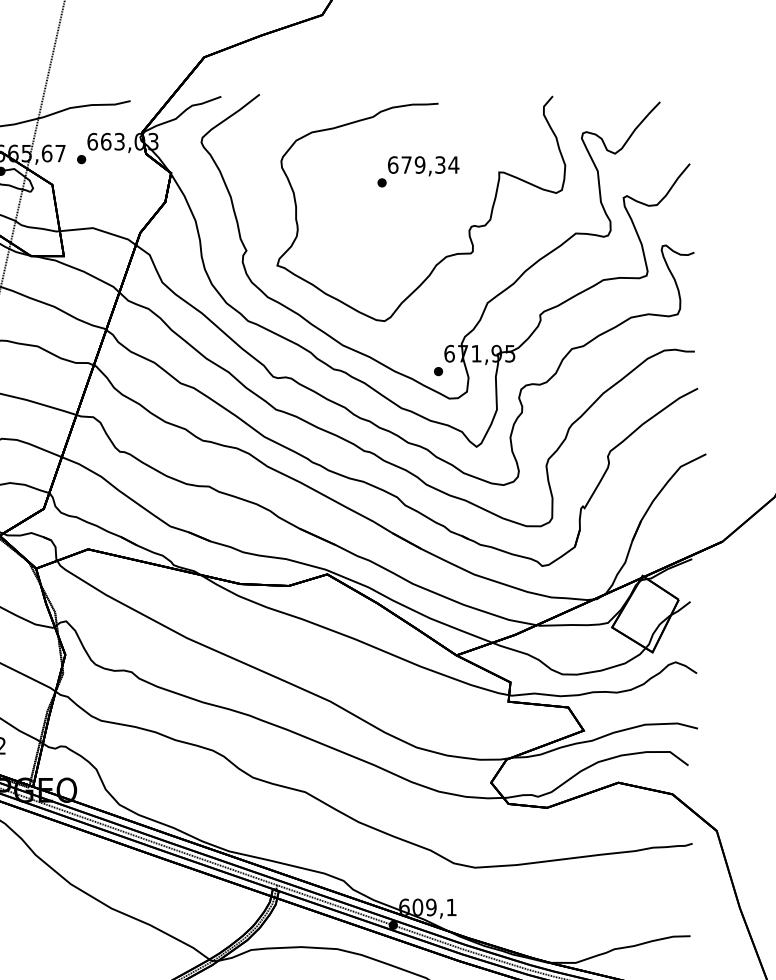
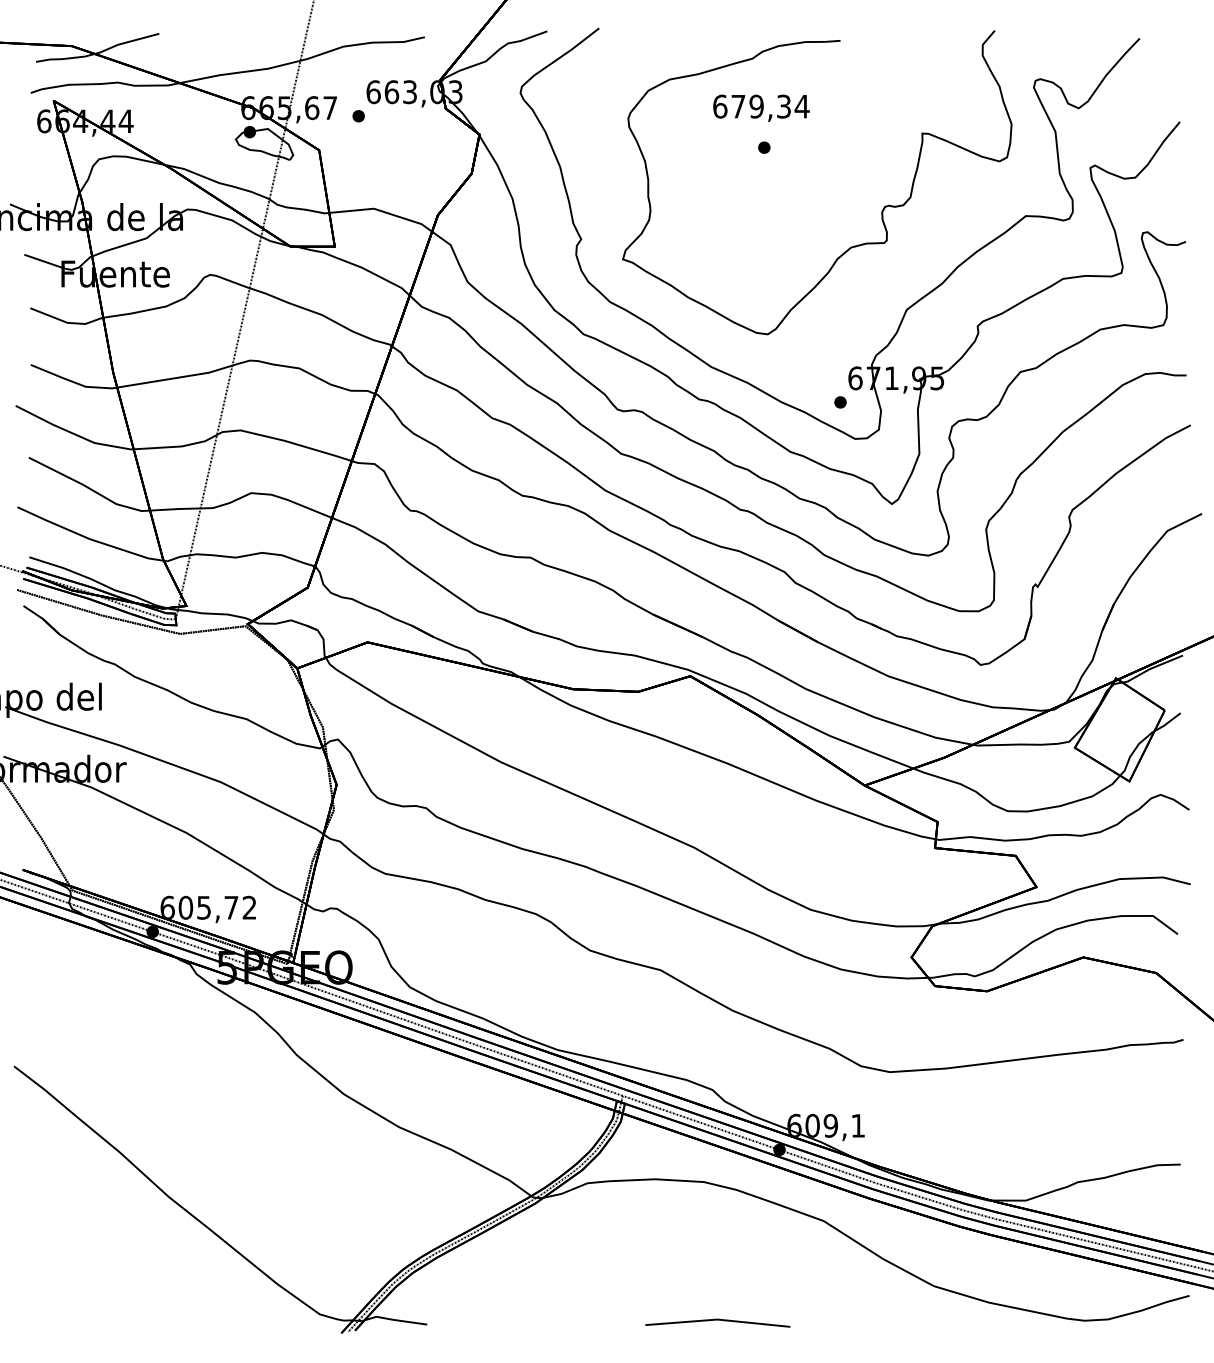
text: (423, 165) -> (761, 107), moved

